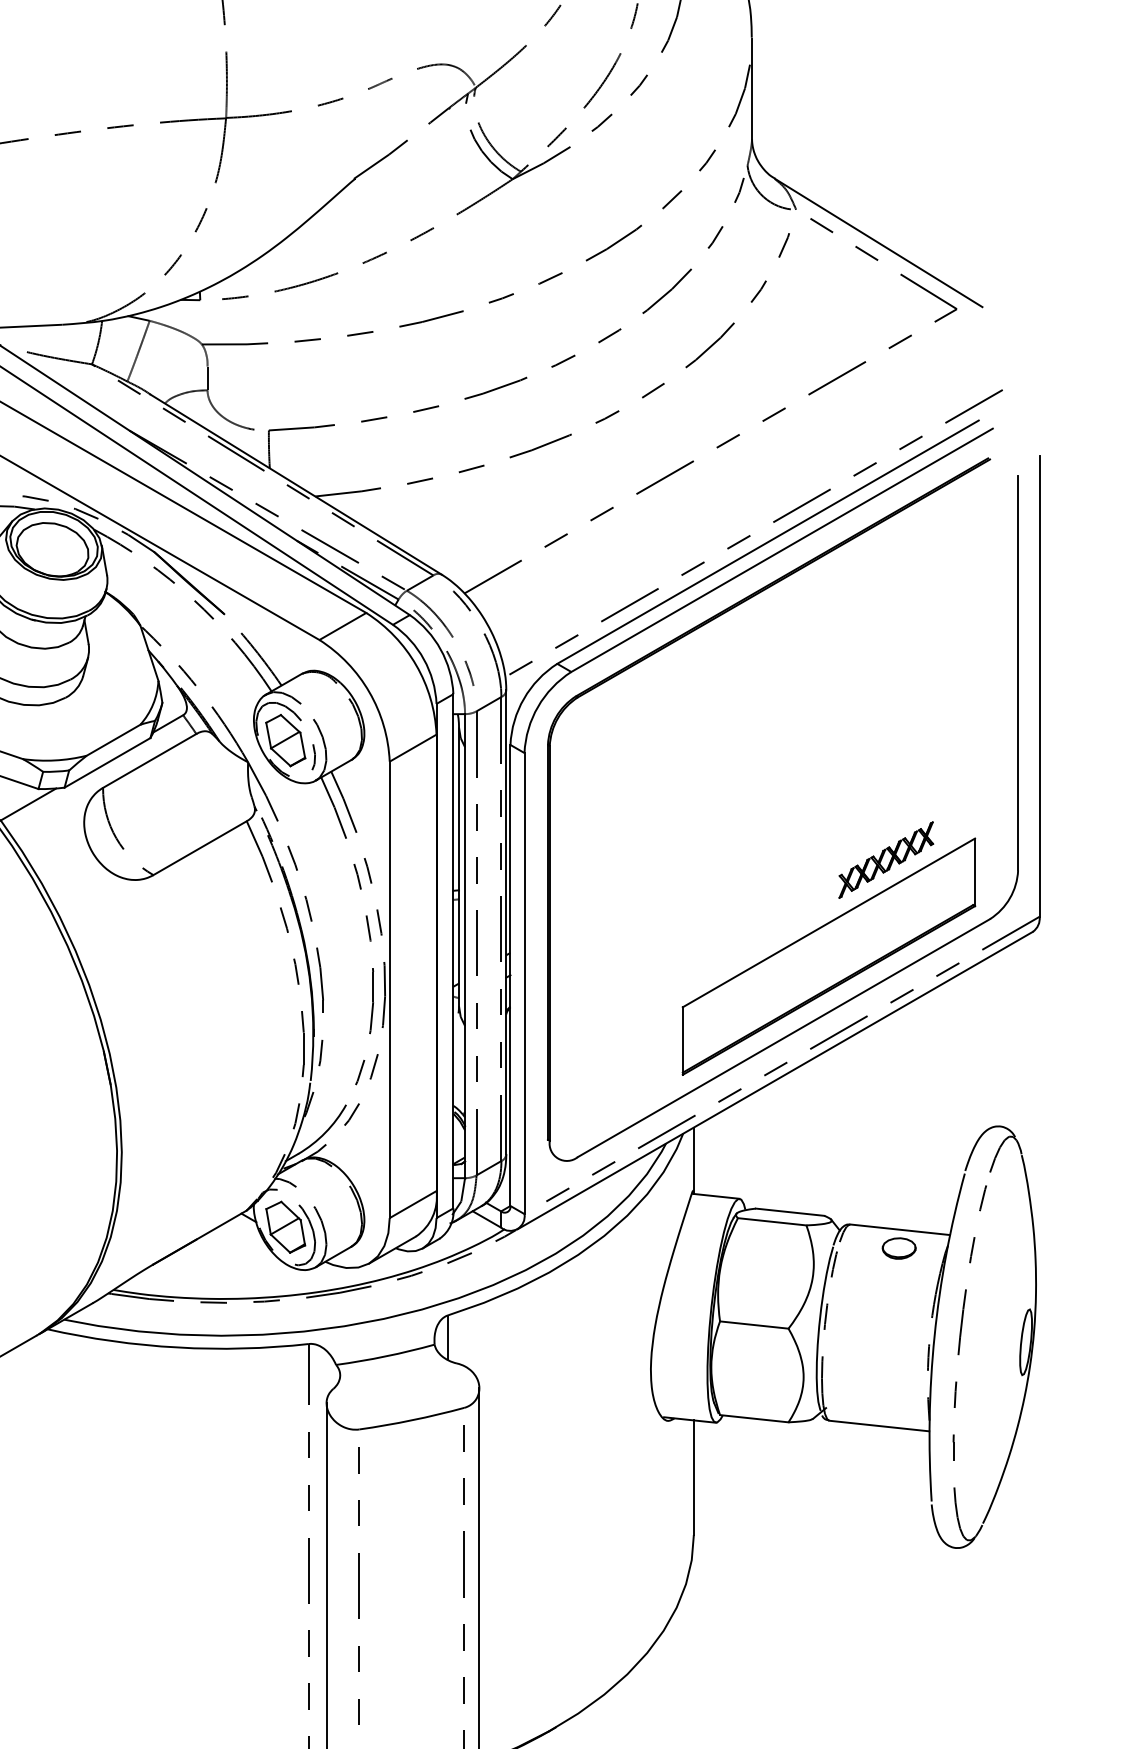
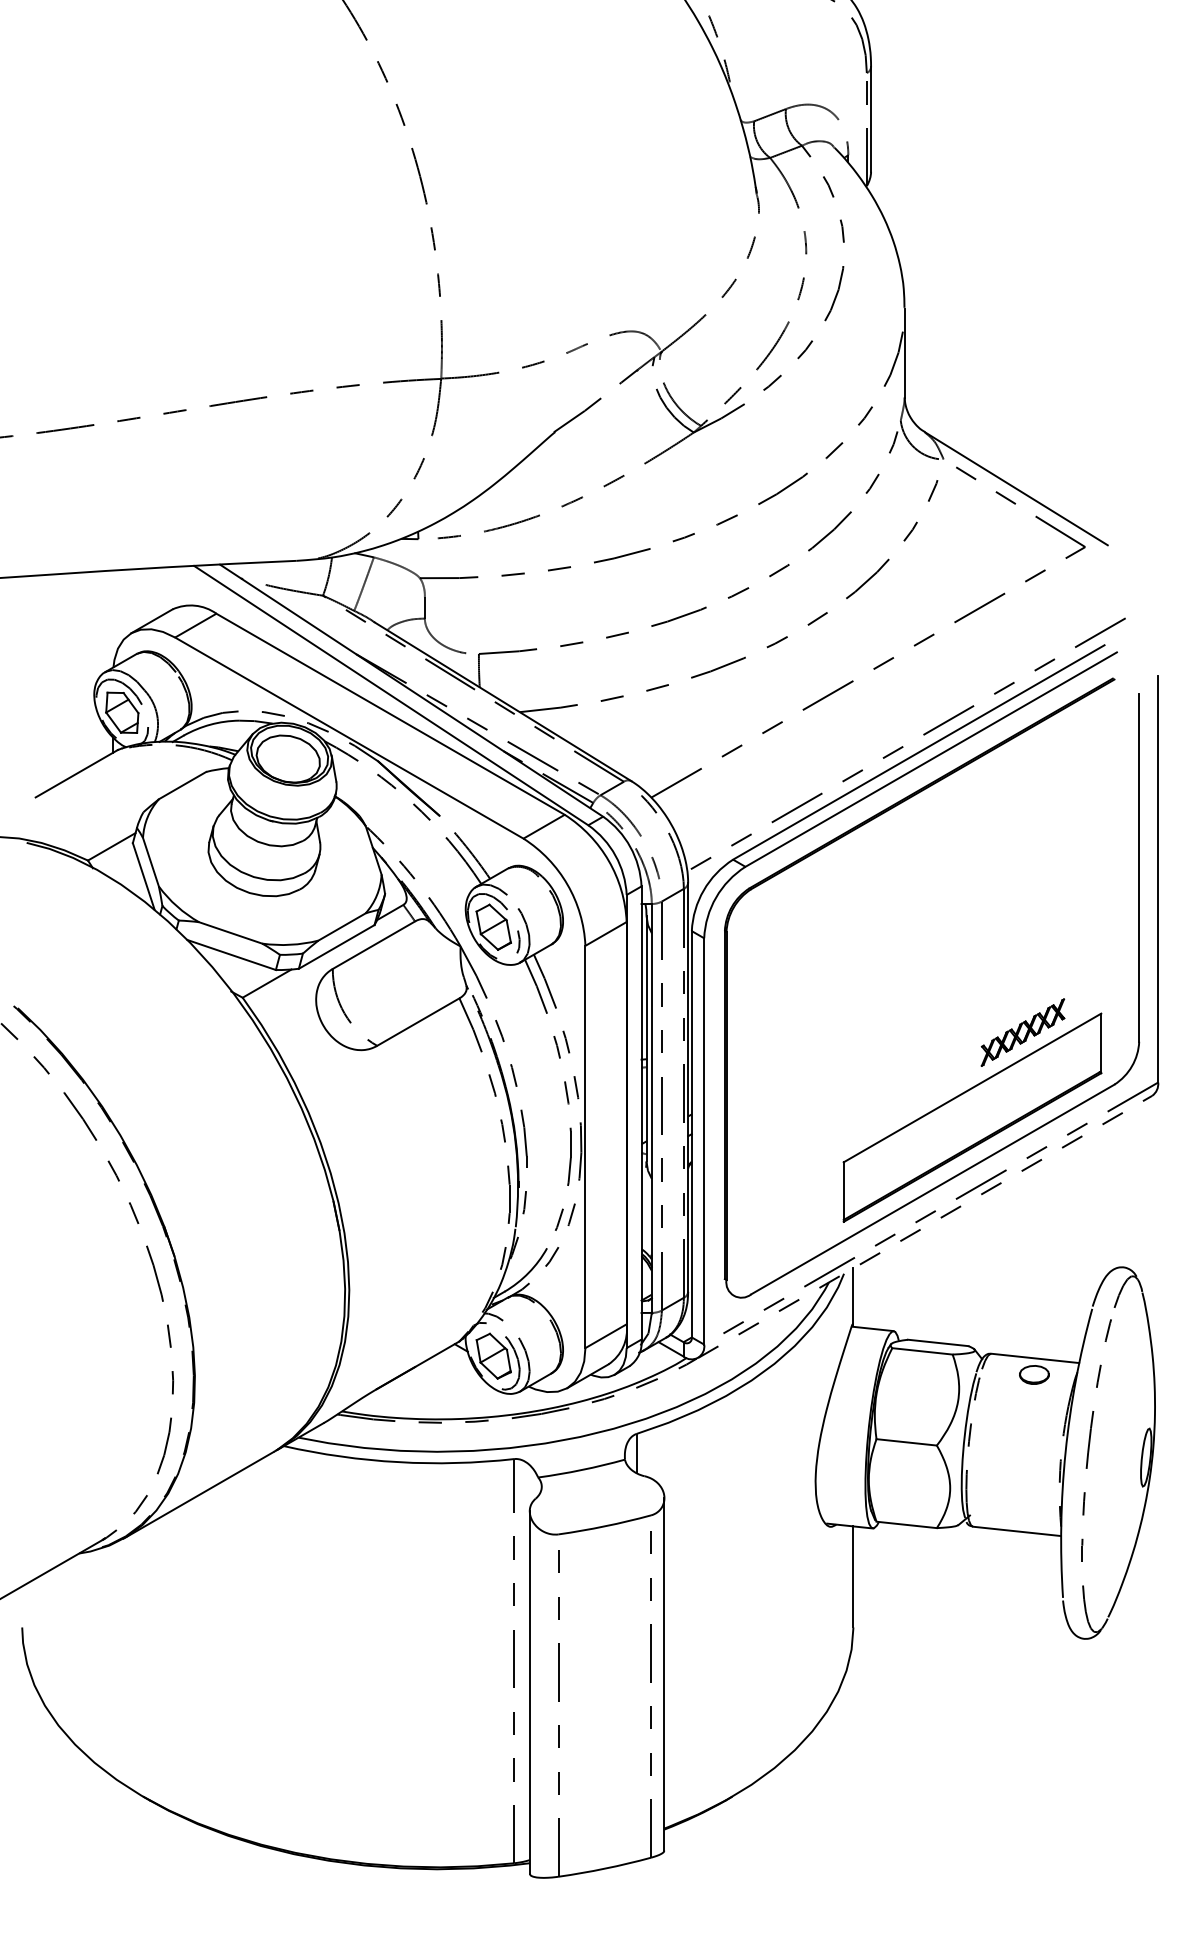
line: (775, 1080) -> (925, 1226), solid -> dashed

